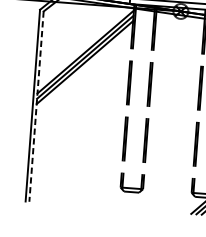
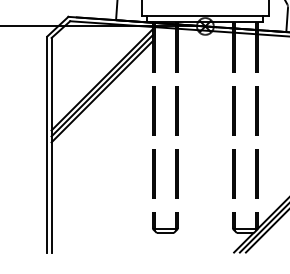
line: (36, 106) -> (51, 145), dashed -> solid

